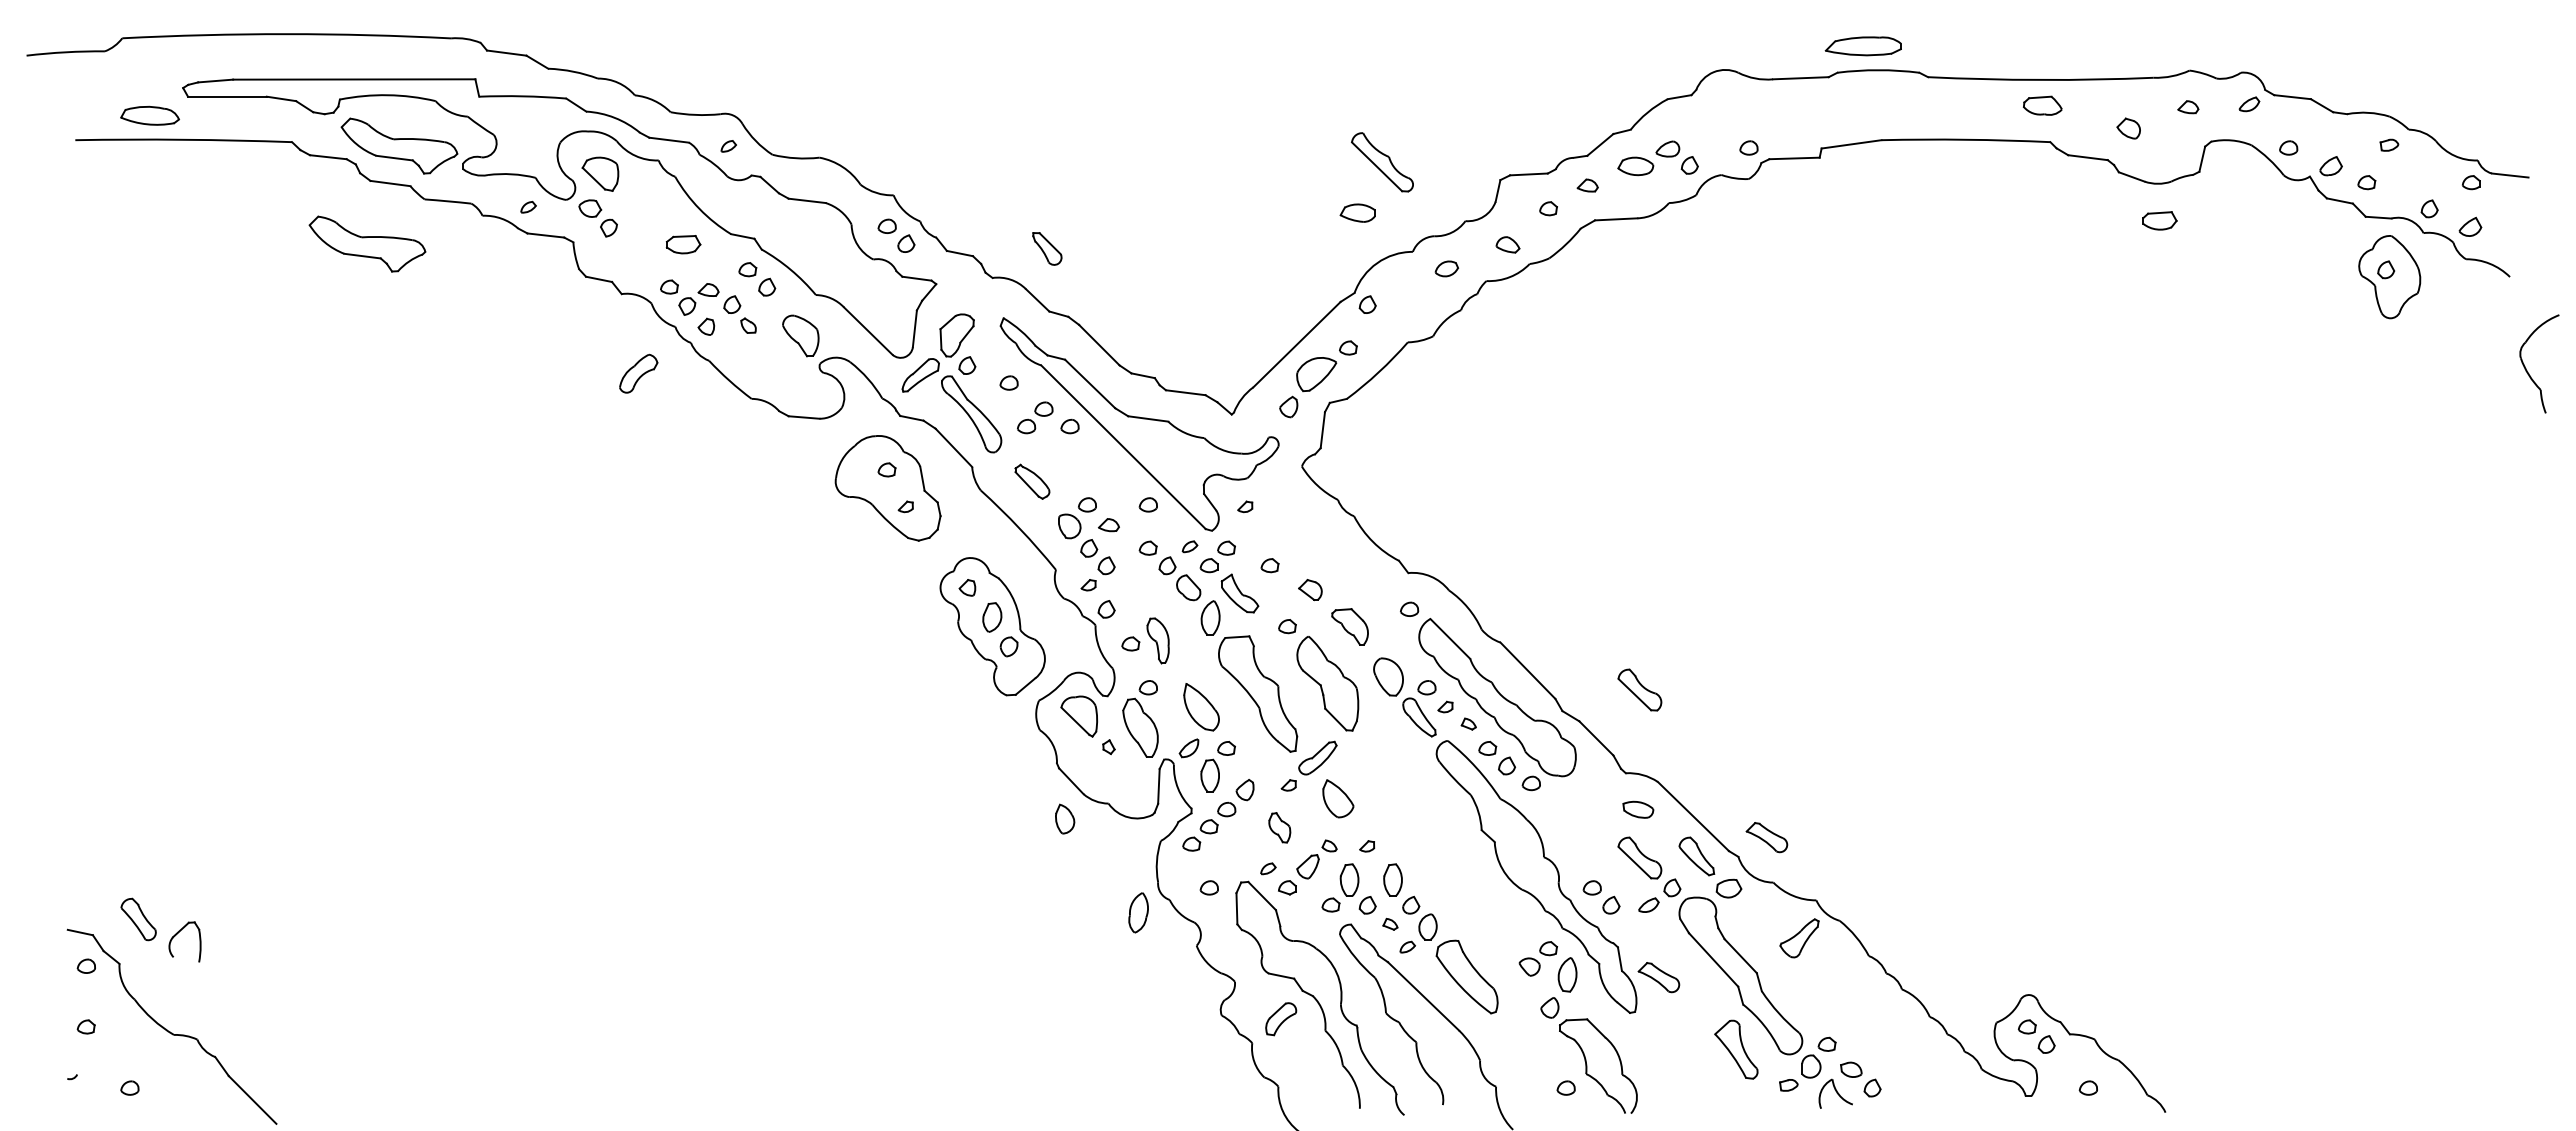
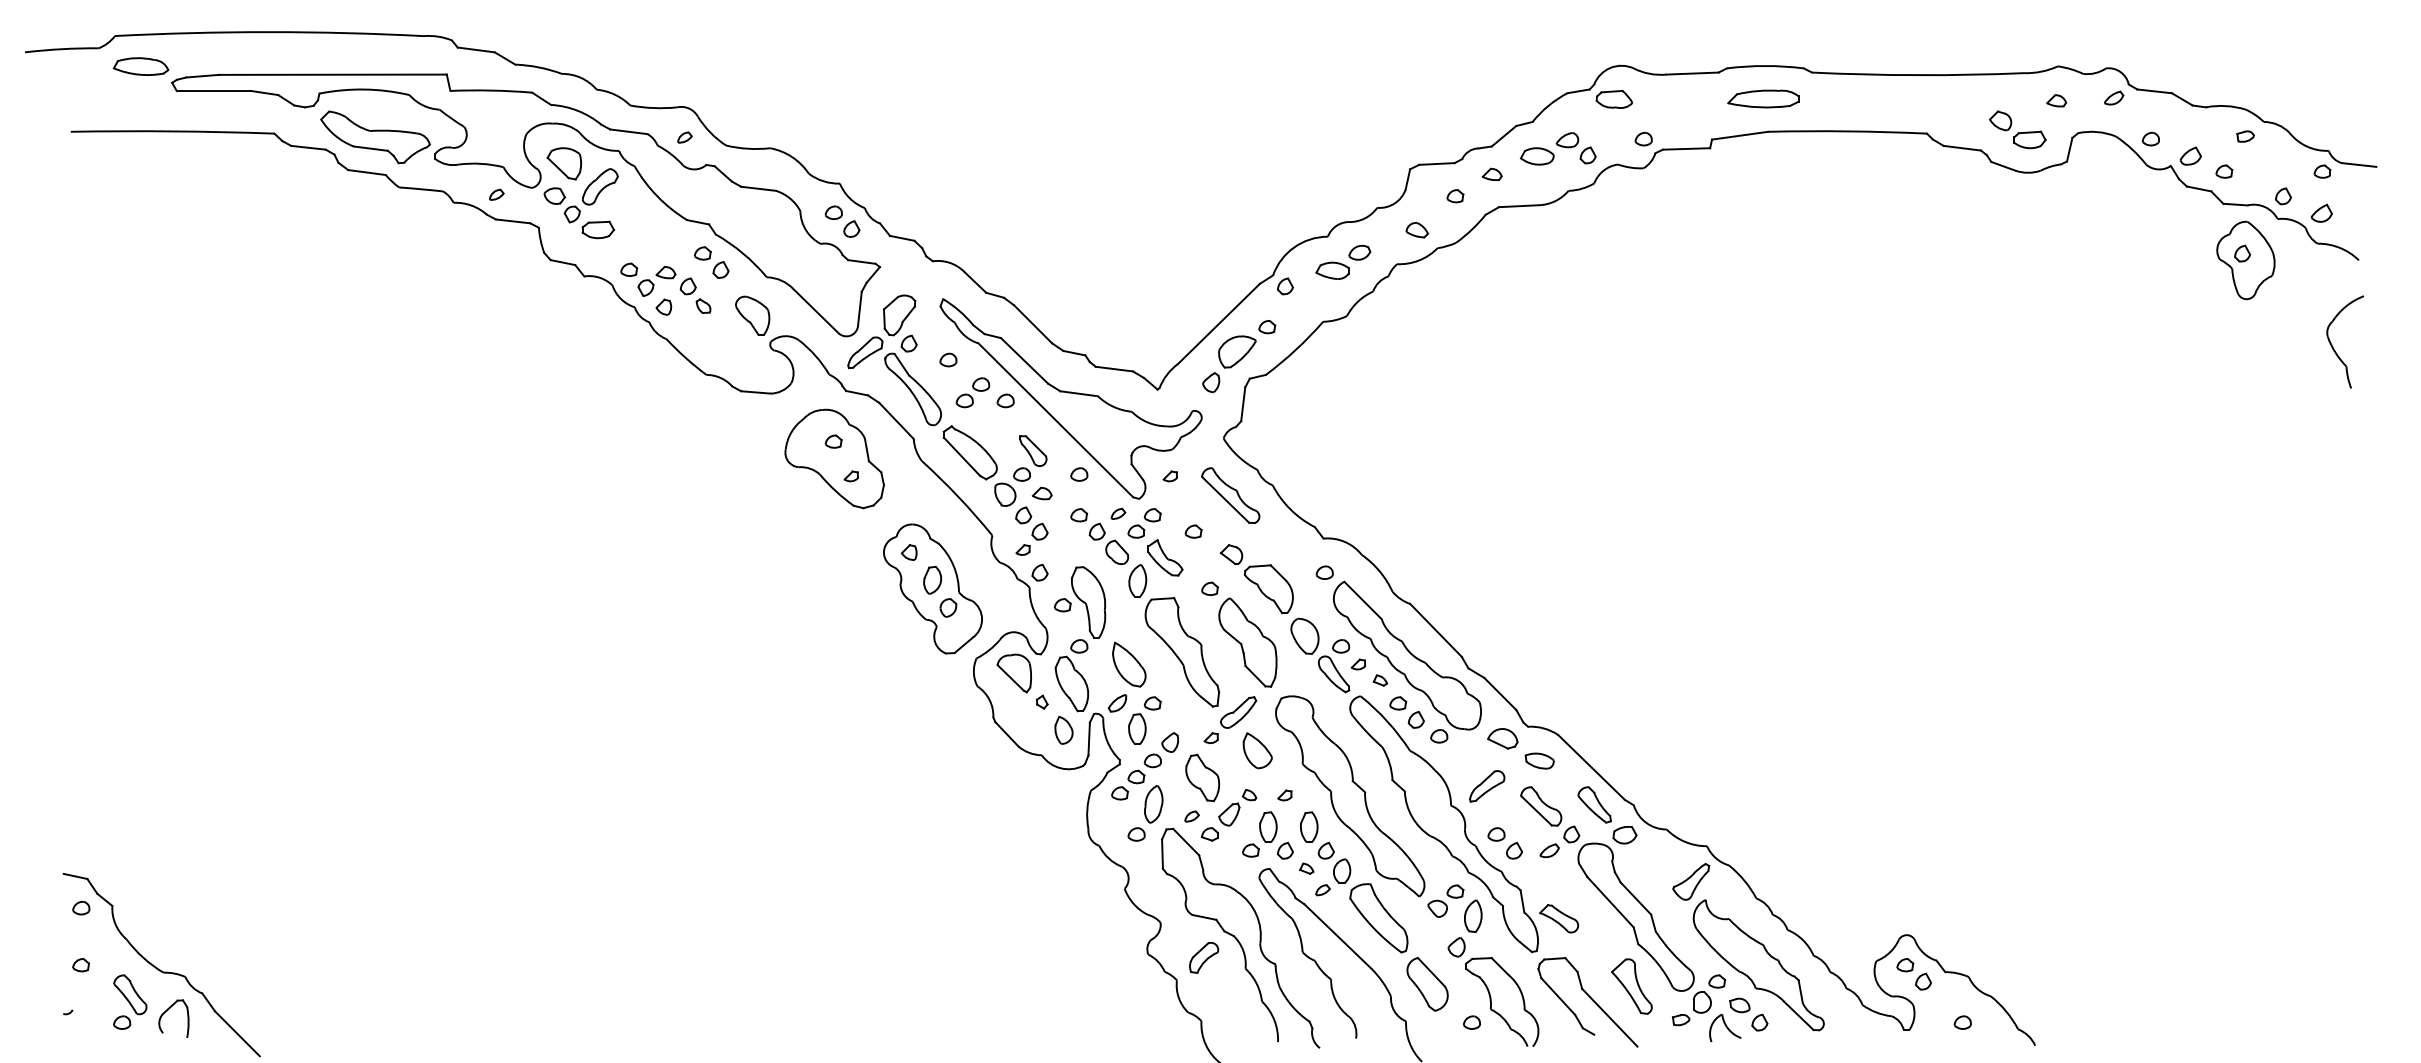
part: (1862, 46) -> (1762, 99), moved
part: (2042, 105) -> (1614, 99), moved
part: (149, 115) -> (140, 66), moved
part: (1382, 162) -> (1230, 495), moved
part: (1357, 212) -> (1332, 270), moved
part: (2159, 220) -> (2029, 139), moved
part: (367, 243) -> (345, 228), removed
part: (683, 244) -> (598, 229), moved
part: (1047, 248) -> (1033, 450), moved
part: (2527, 370) -> (2334, 348), moved
part: (638, 373) -> (600, 186), moved
part: (1032, 481) -> (970, 452), size x1.67
part: (1349, 626) -> (1268, 588), size x1.43
part: (1157, 640) -> (1087, 601), size x1.67
part: (1639, 689) -> (1540, 648), removed
part: (1598, 785) -> (1502, 738), added
part: (1065, 818) -> (1064, 729), moved
part: (1279, 827) -> (1202, 777), size x1.67
part: (1582, 836) -> (1487, 786), added
part: (1766, 837) -> (1660, 787), removed
part: (1436, 847) -> (1350, 796), added
part: (1138, 912) -> (1153, 804), moved
part: (138, 919) -> (130, 994), moved
part: (177, 934) -> (166, 1011), moved
part: (1871, 1026) -> (1758, 964), added
part: (1518, 1047) -> (1427, 984), added
part: (1689, 1066) -> (1587, 1002), added

